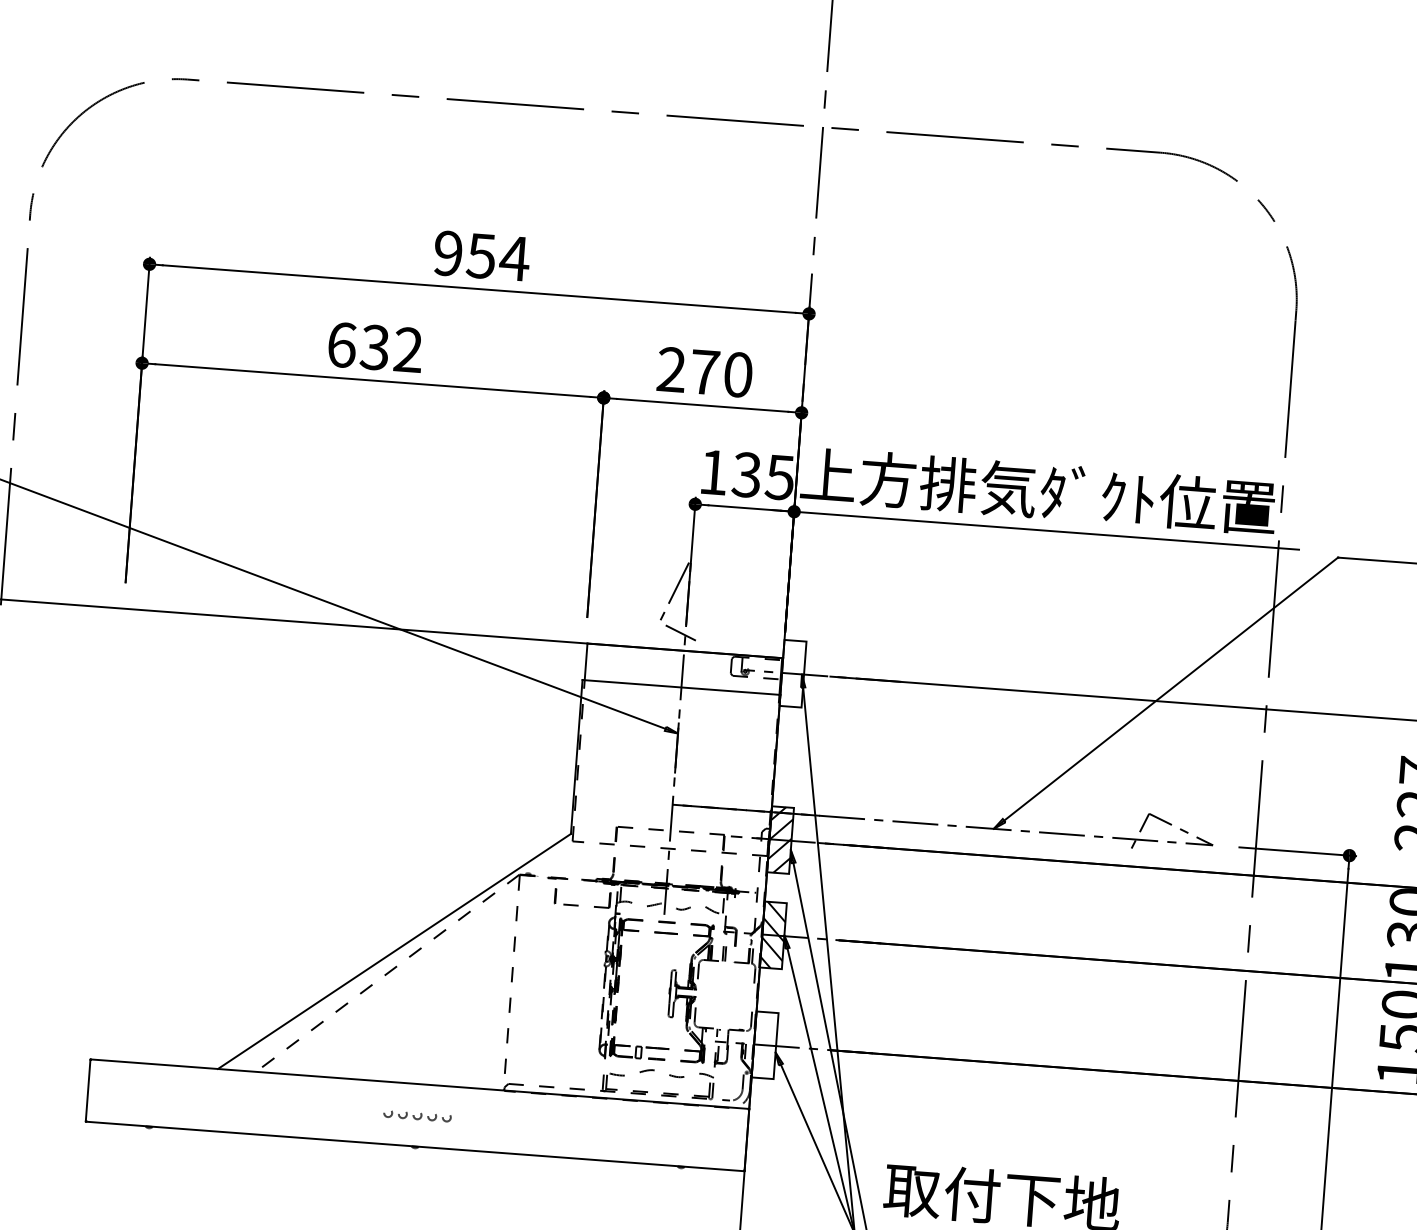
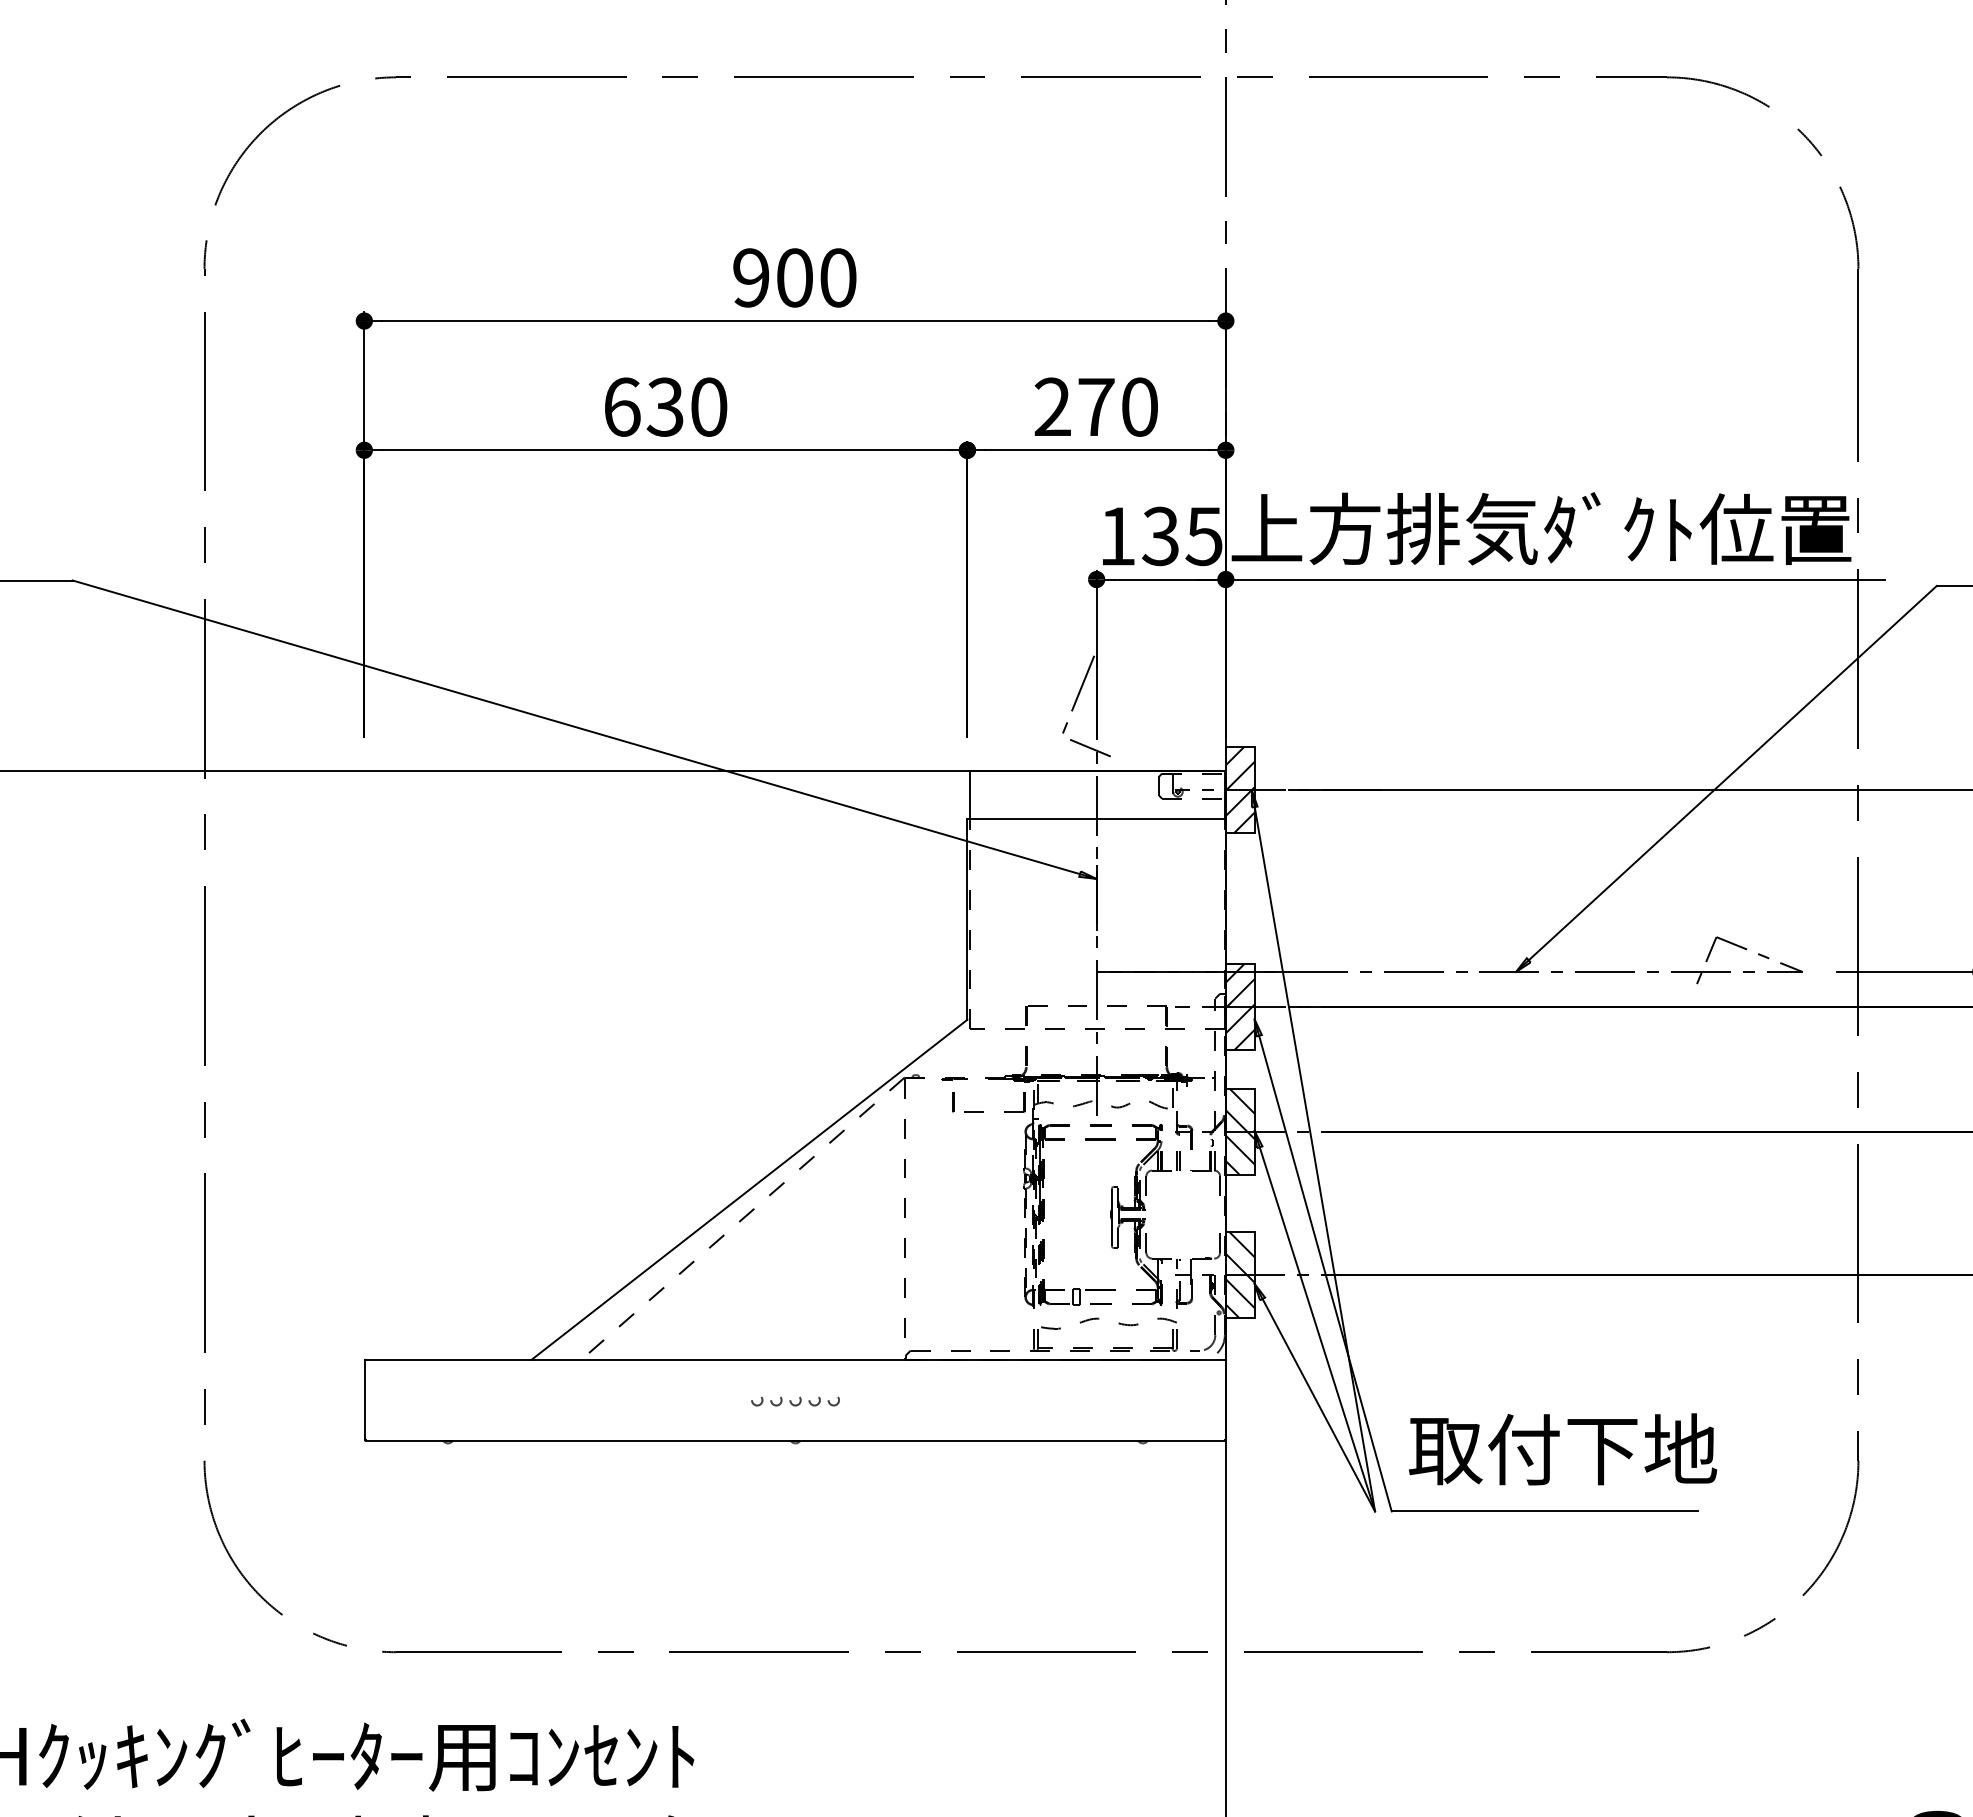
text: (498, 256) -> (816, 277), 954 -> 900
text: (408, 349) -> (709, 406), 632 -> 630
hatch: (792, 673) -> (1239, 789), added
hatch: (764, 1045) -> (1239, 1275), added

